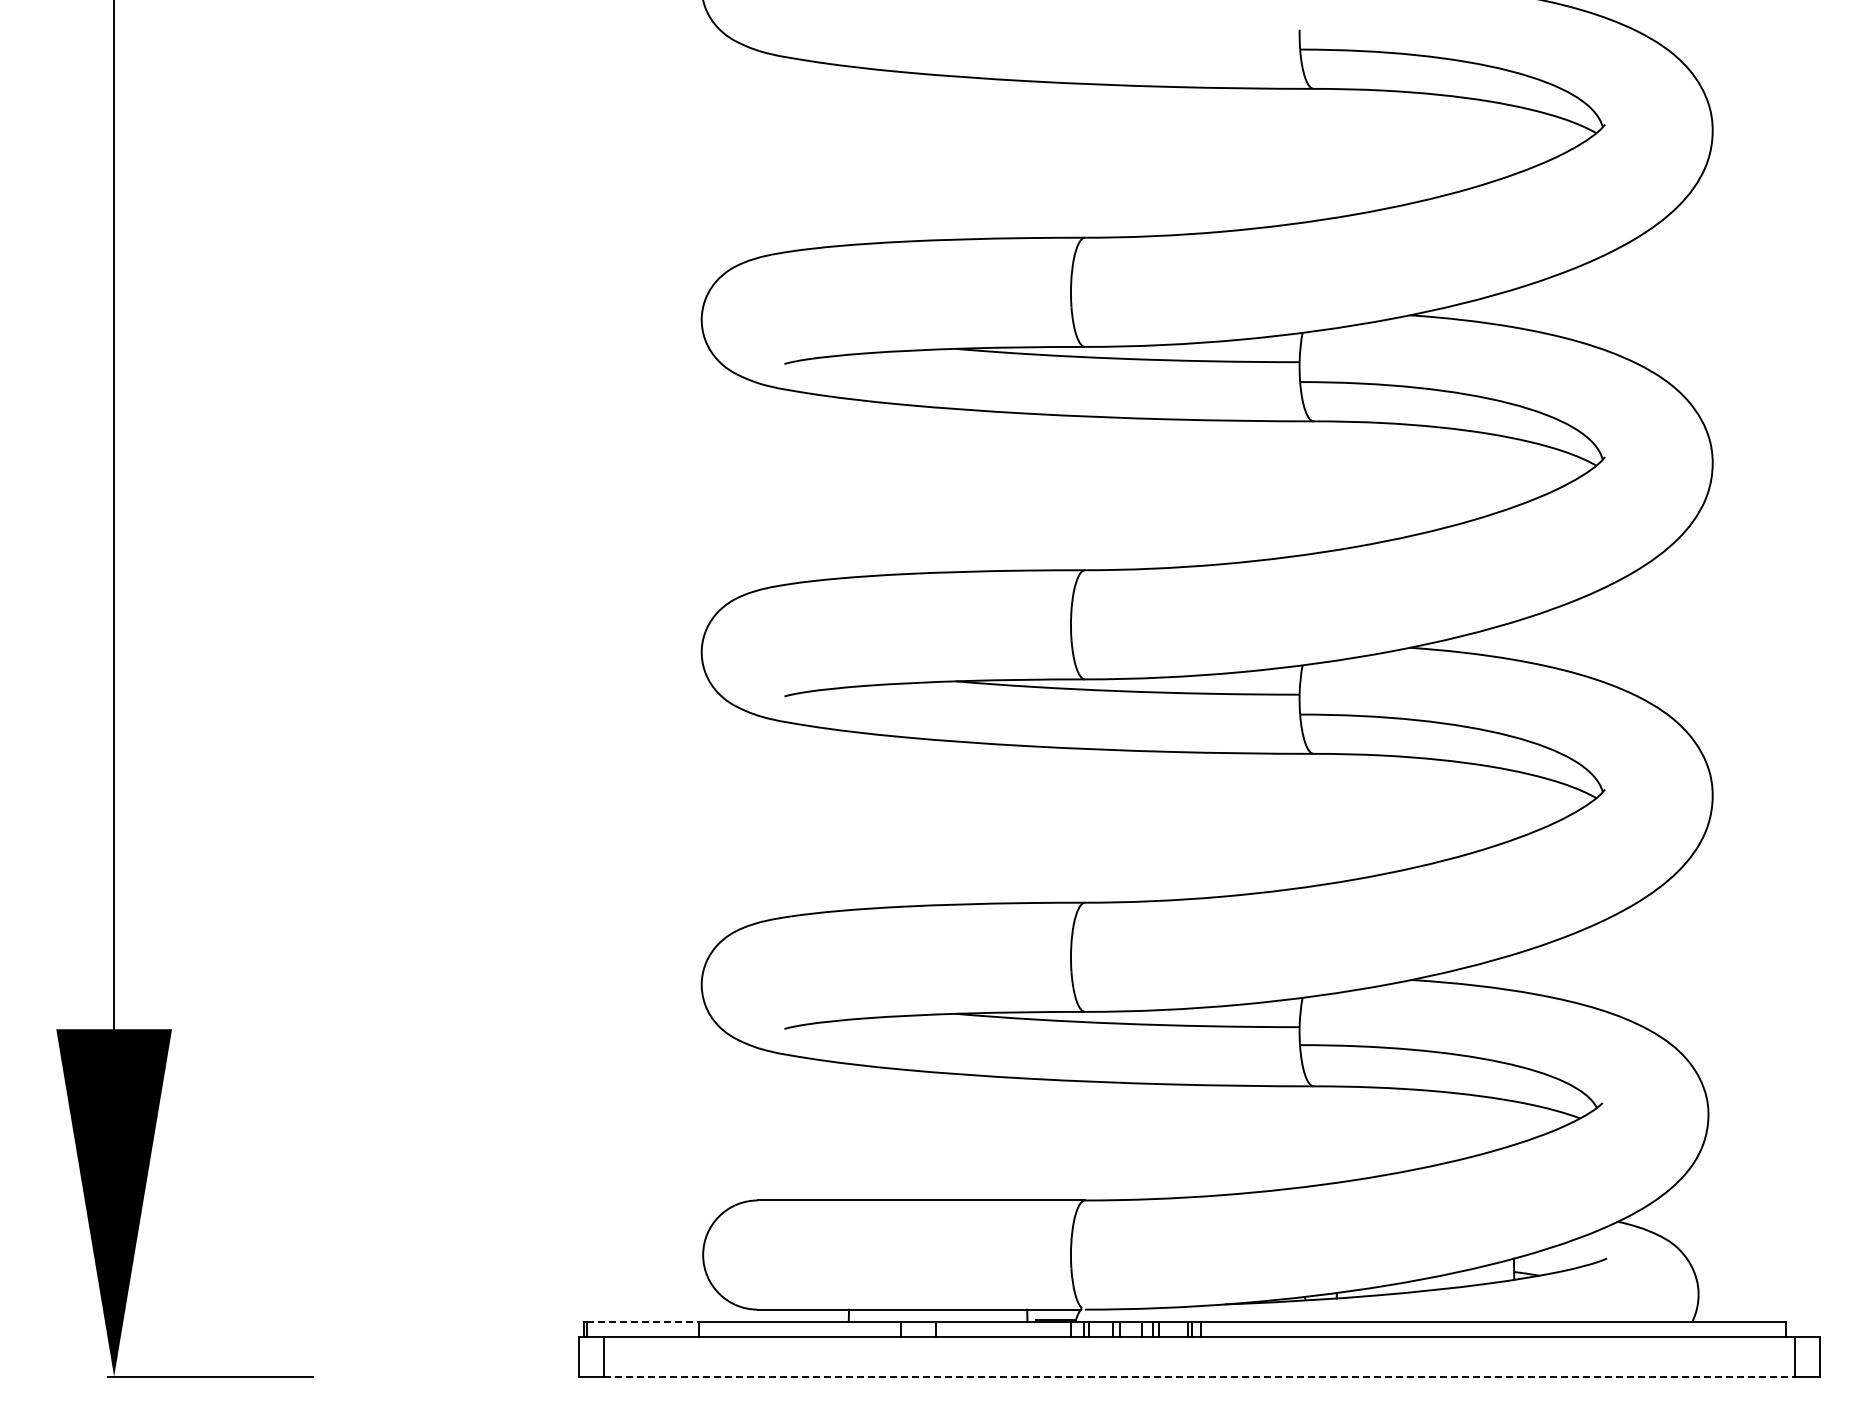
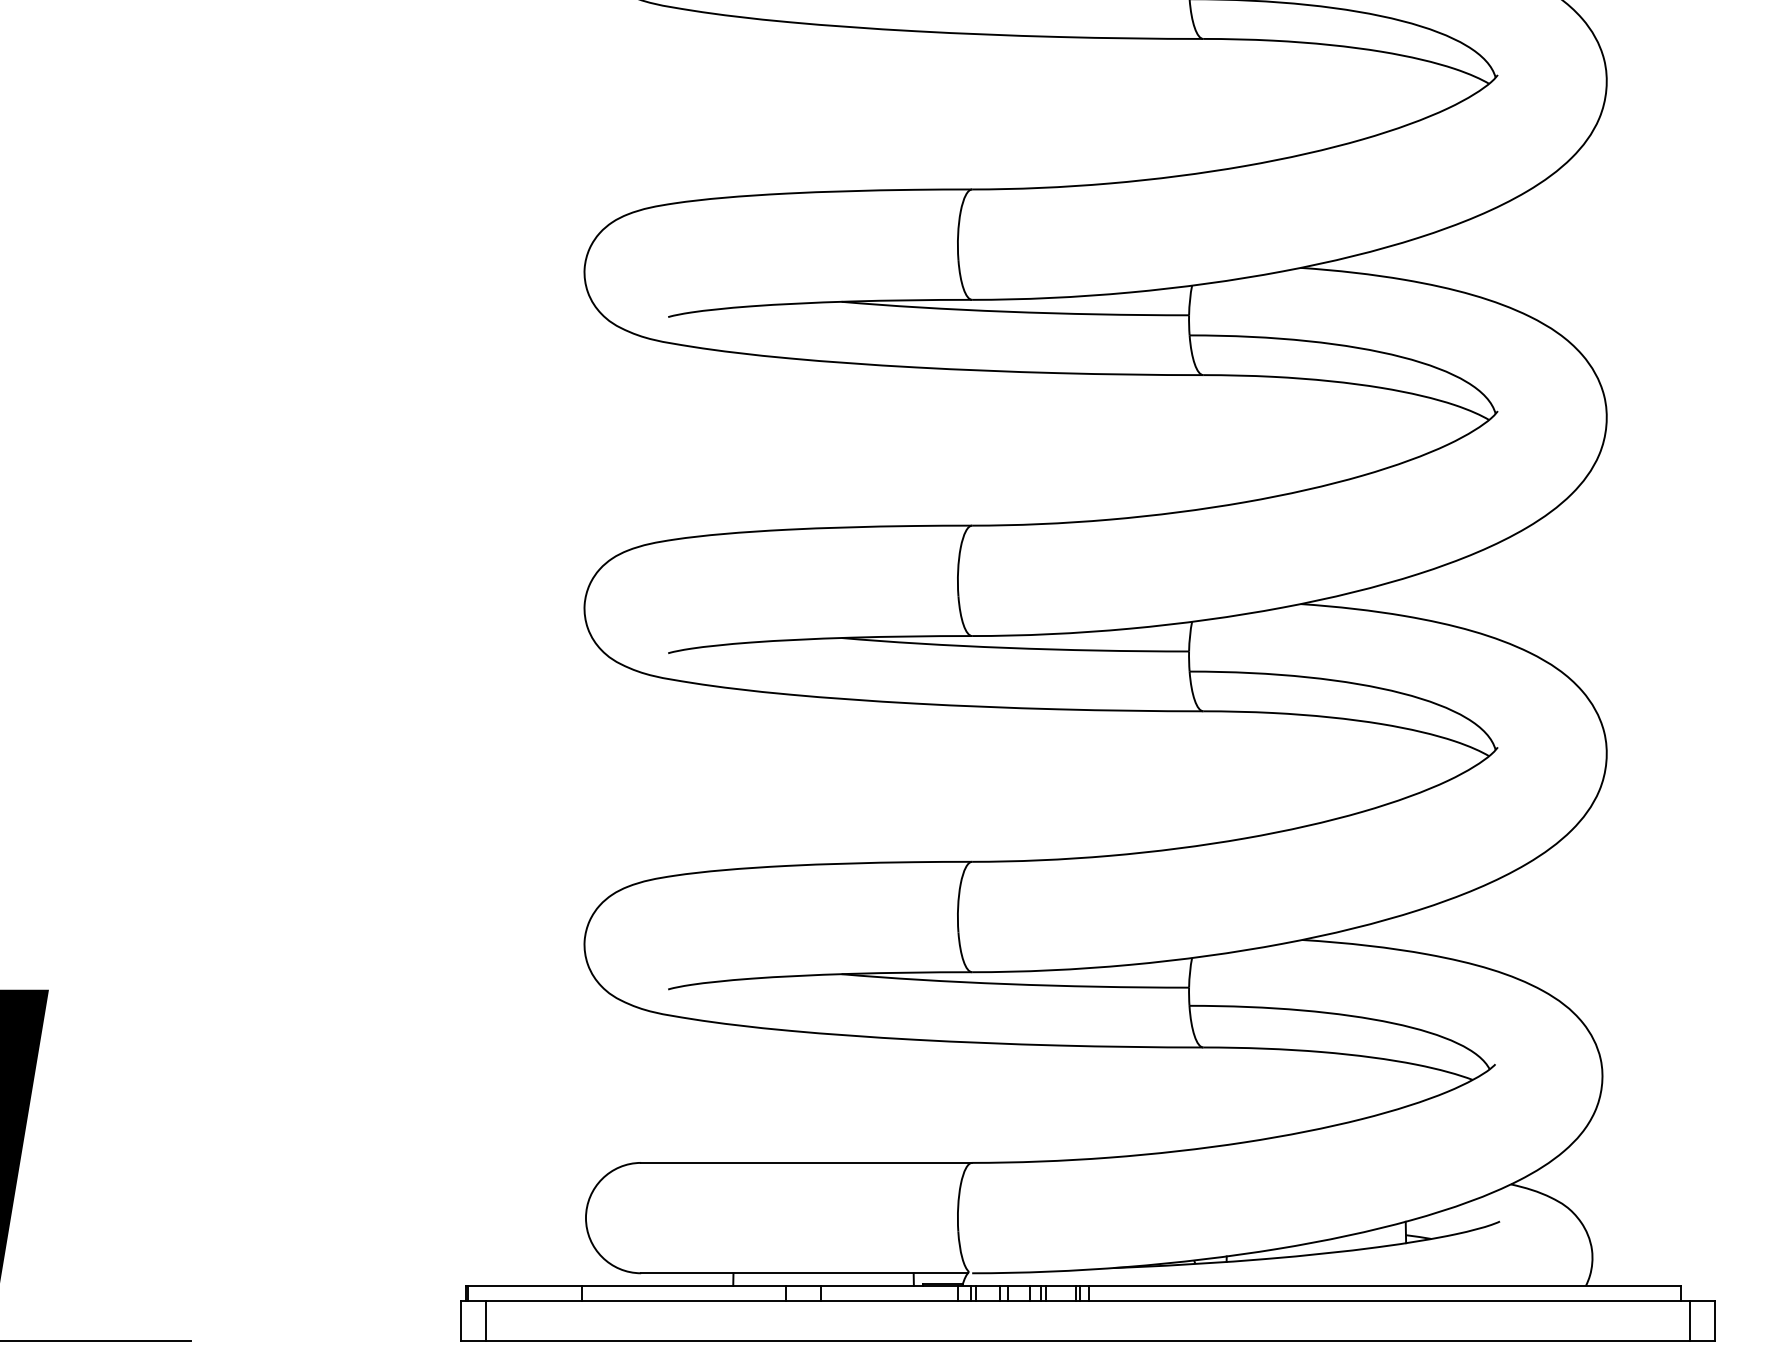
line: (643, 1322) -> (525, 1286), dashed -> solid
line: (1199, 1376) -> (1087, 1340), dashed -> solid

